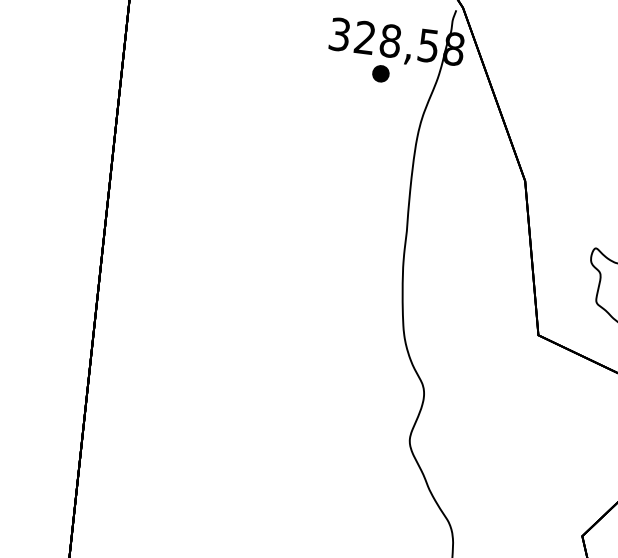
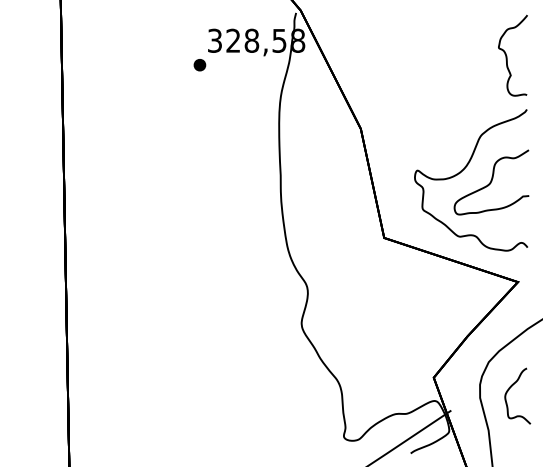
part: (380, 74) -> (199, 65), moved

